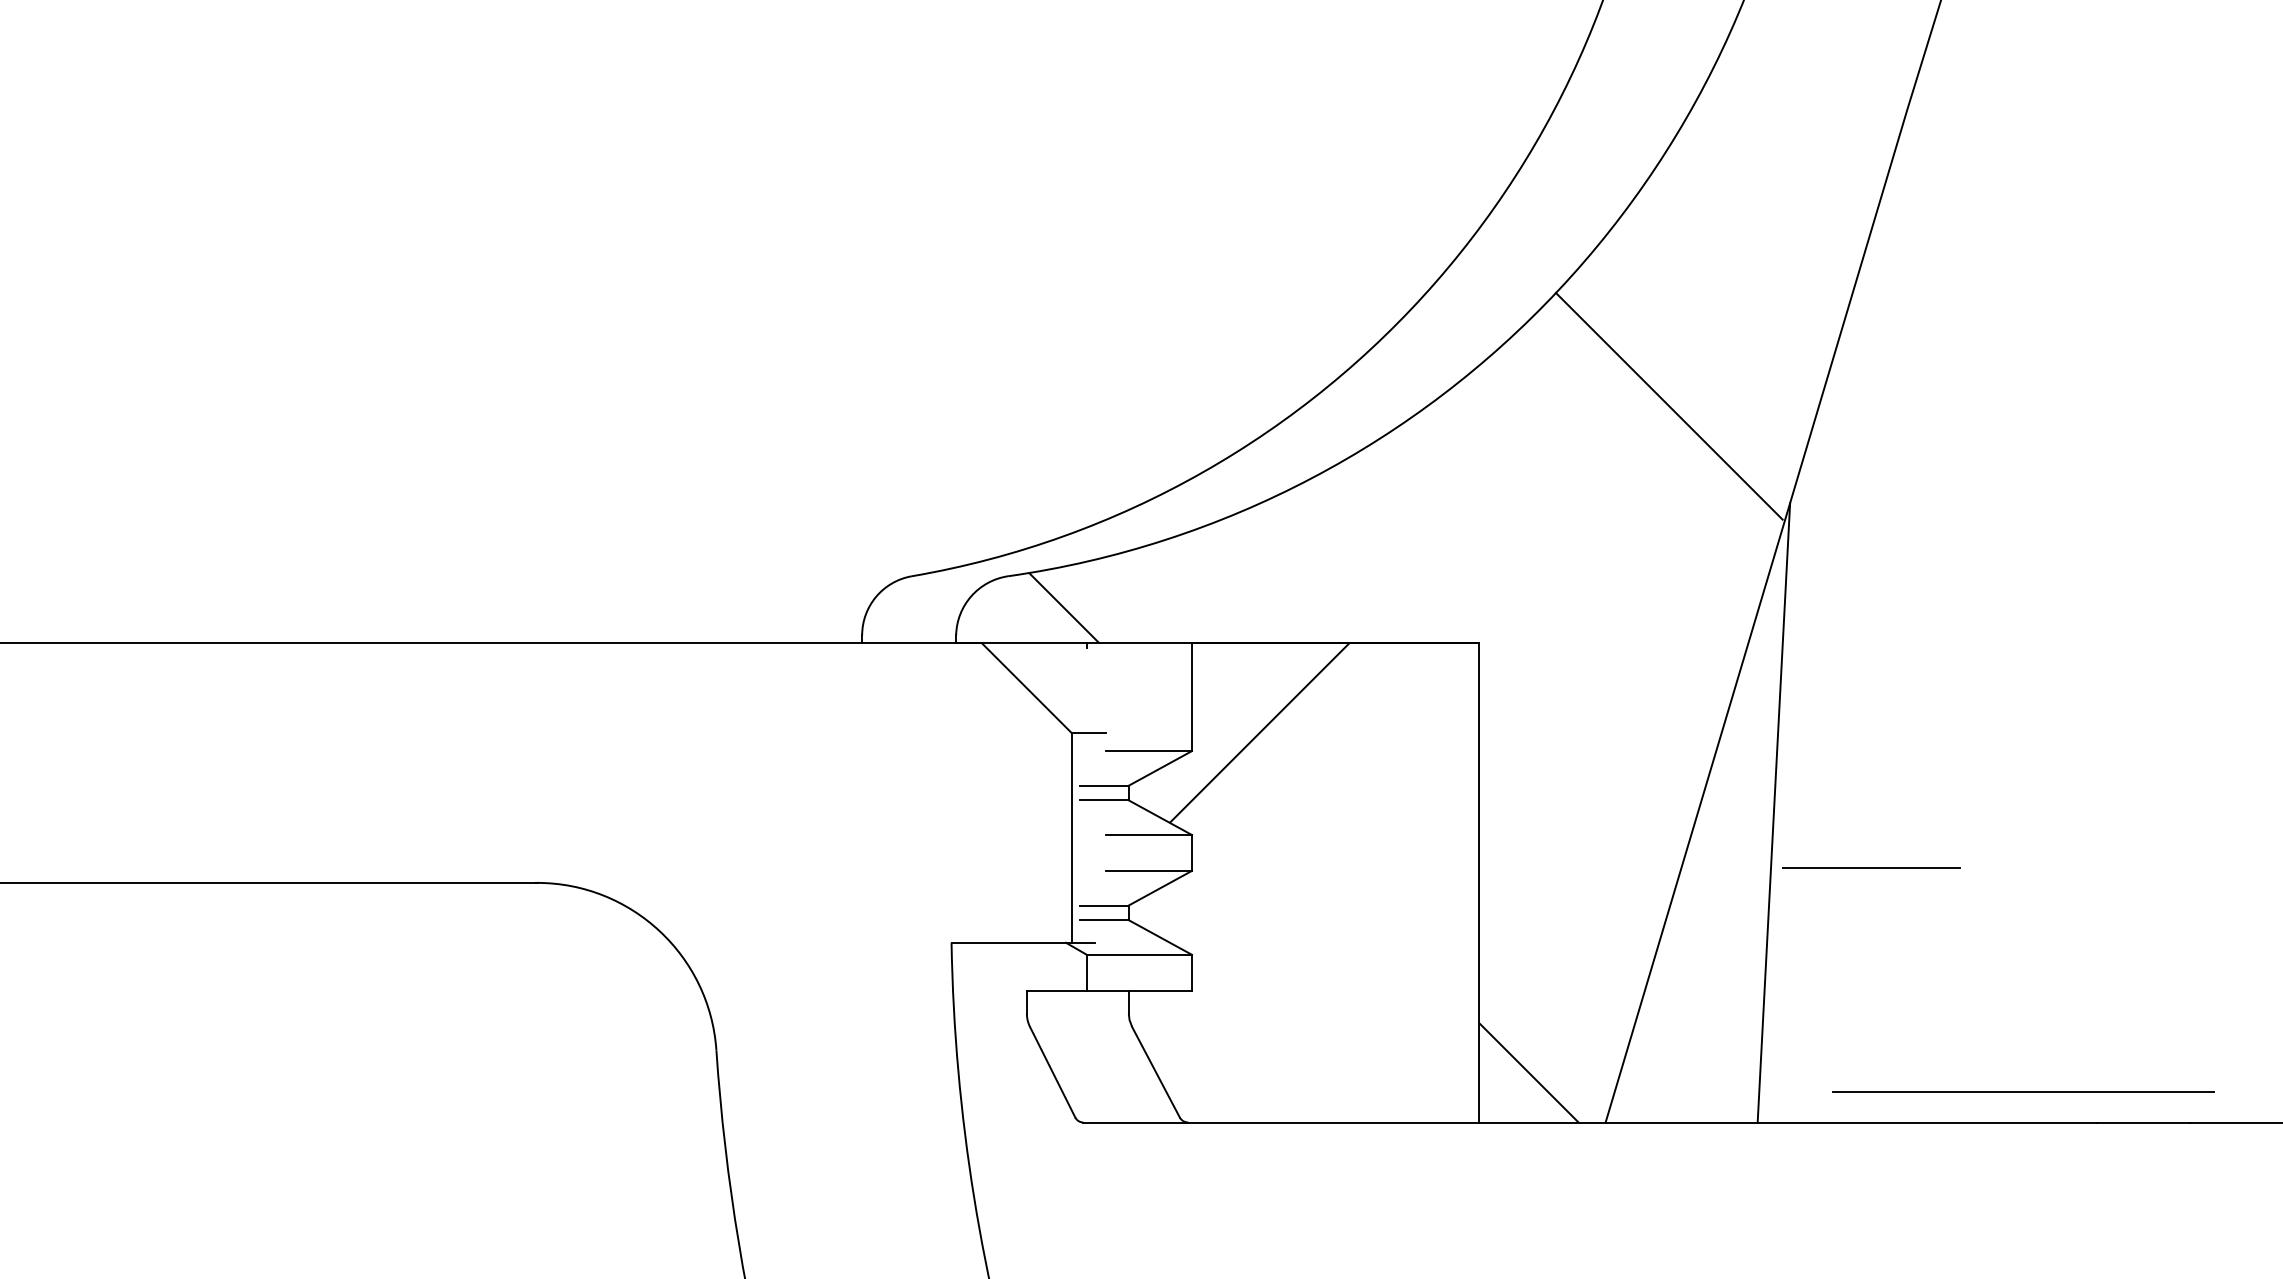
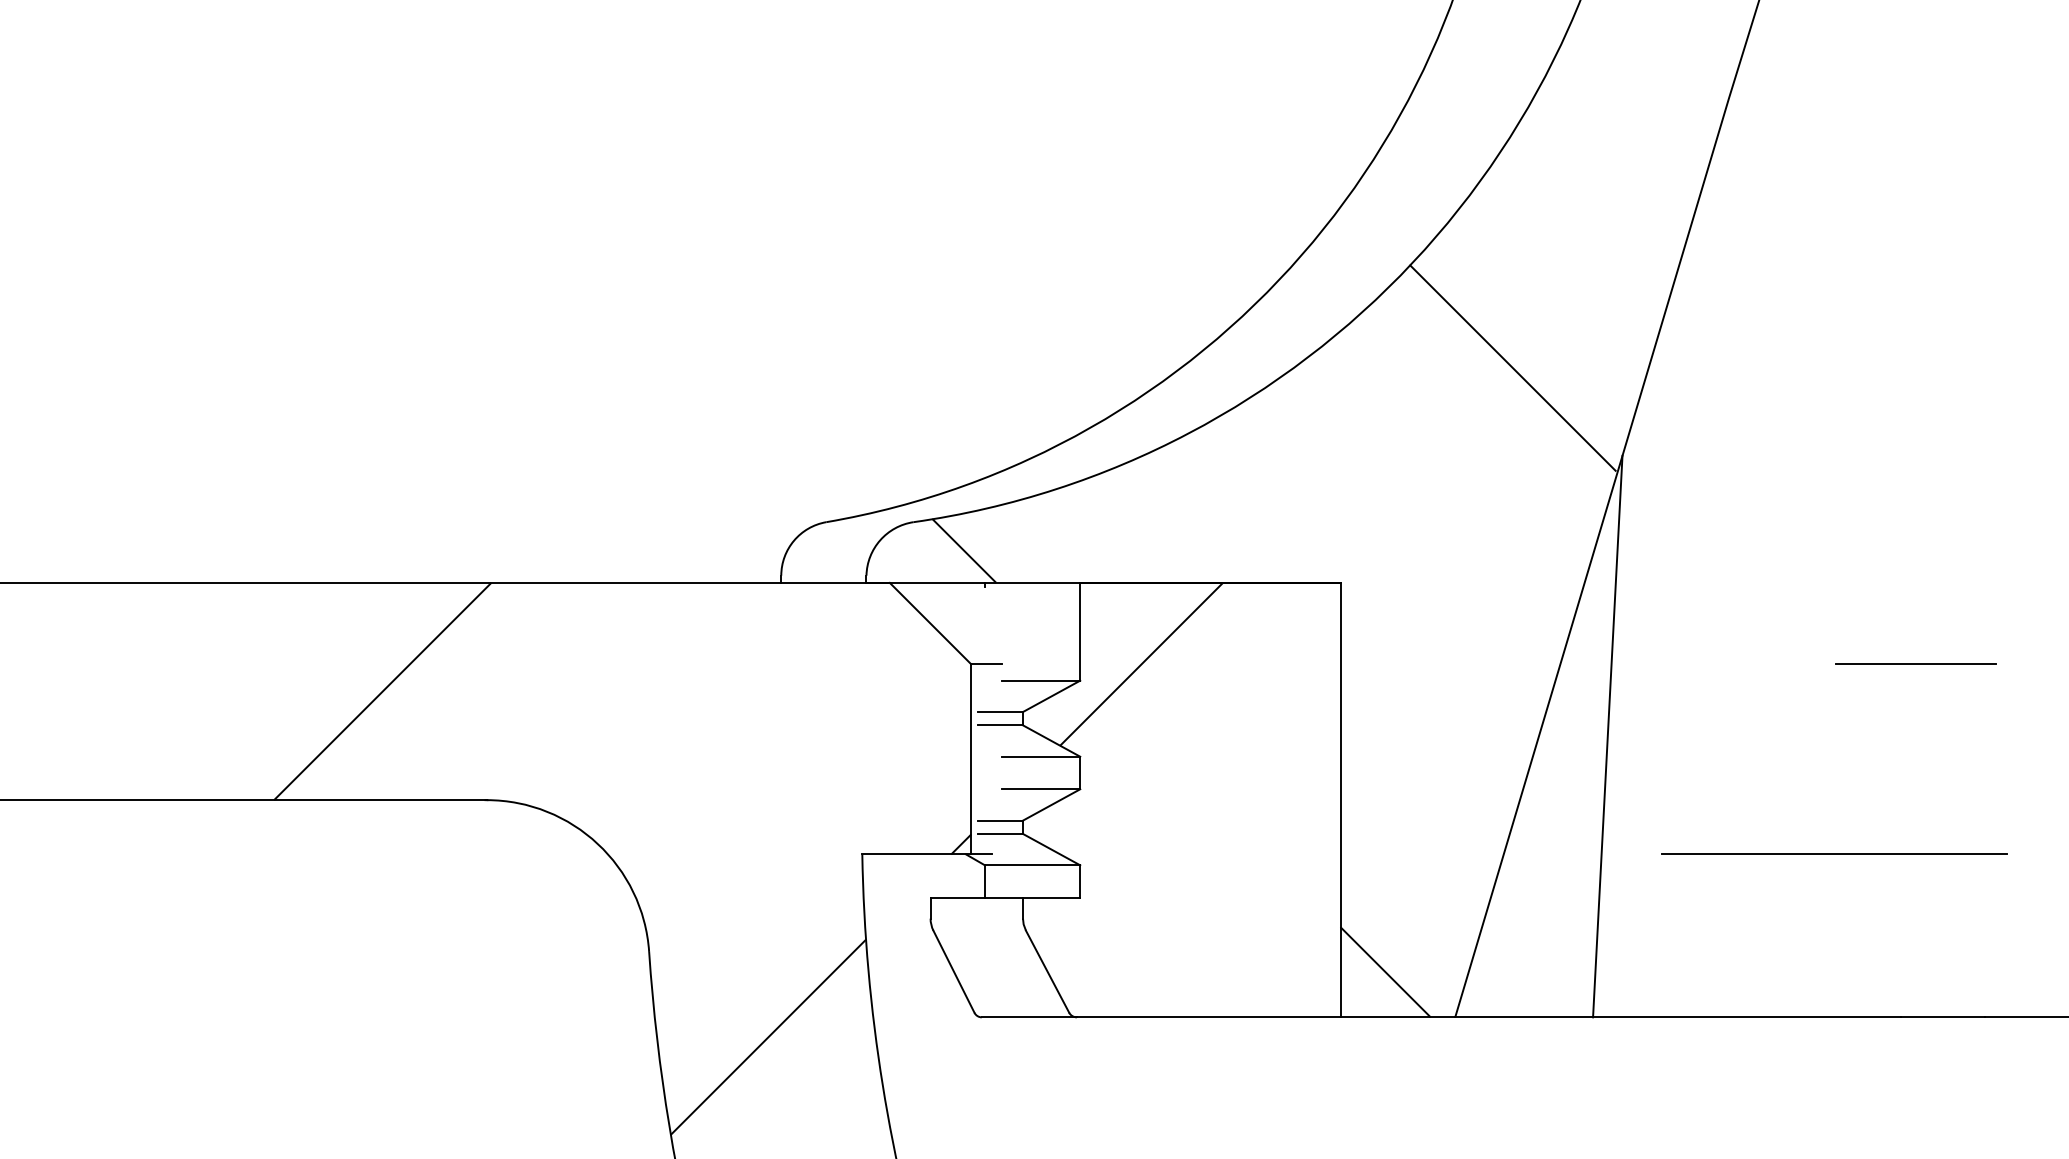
line: (1871, 867) -> (1915, 663), moved
hatch: (686, 947) -> (622, 858), added
line: (2023, 1091) -> (1834, 854), moved

